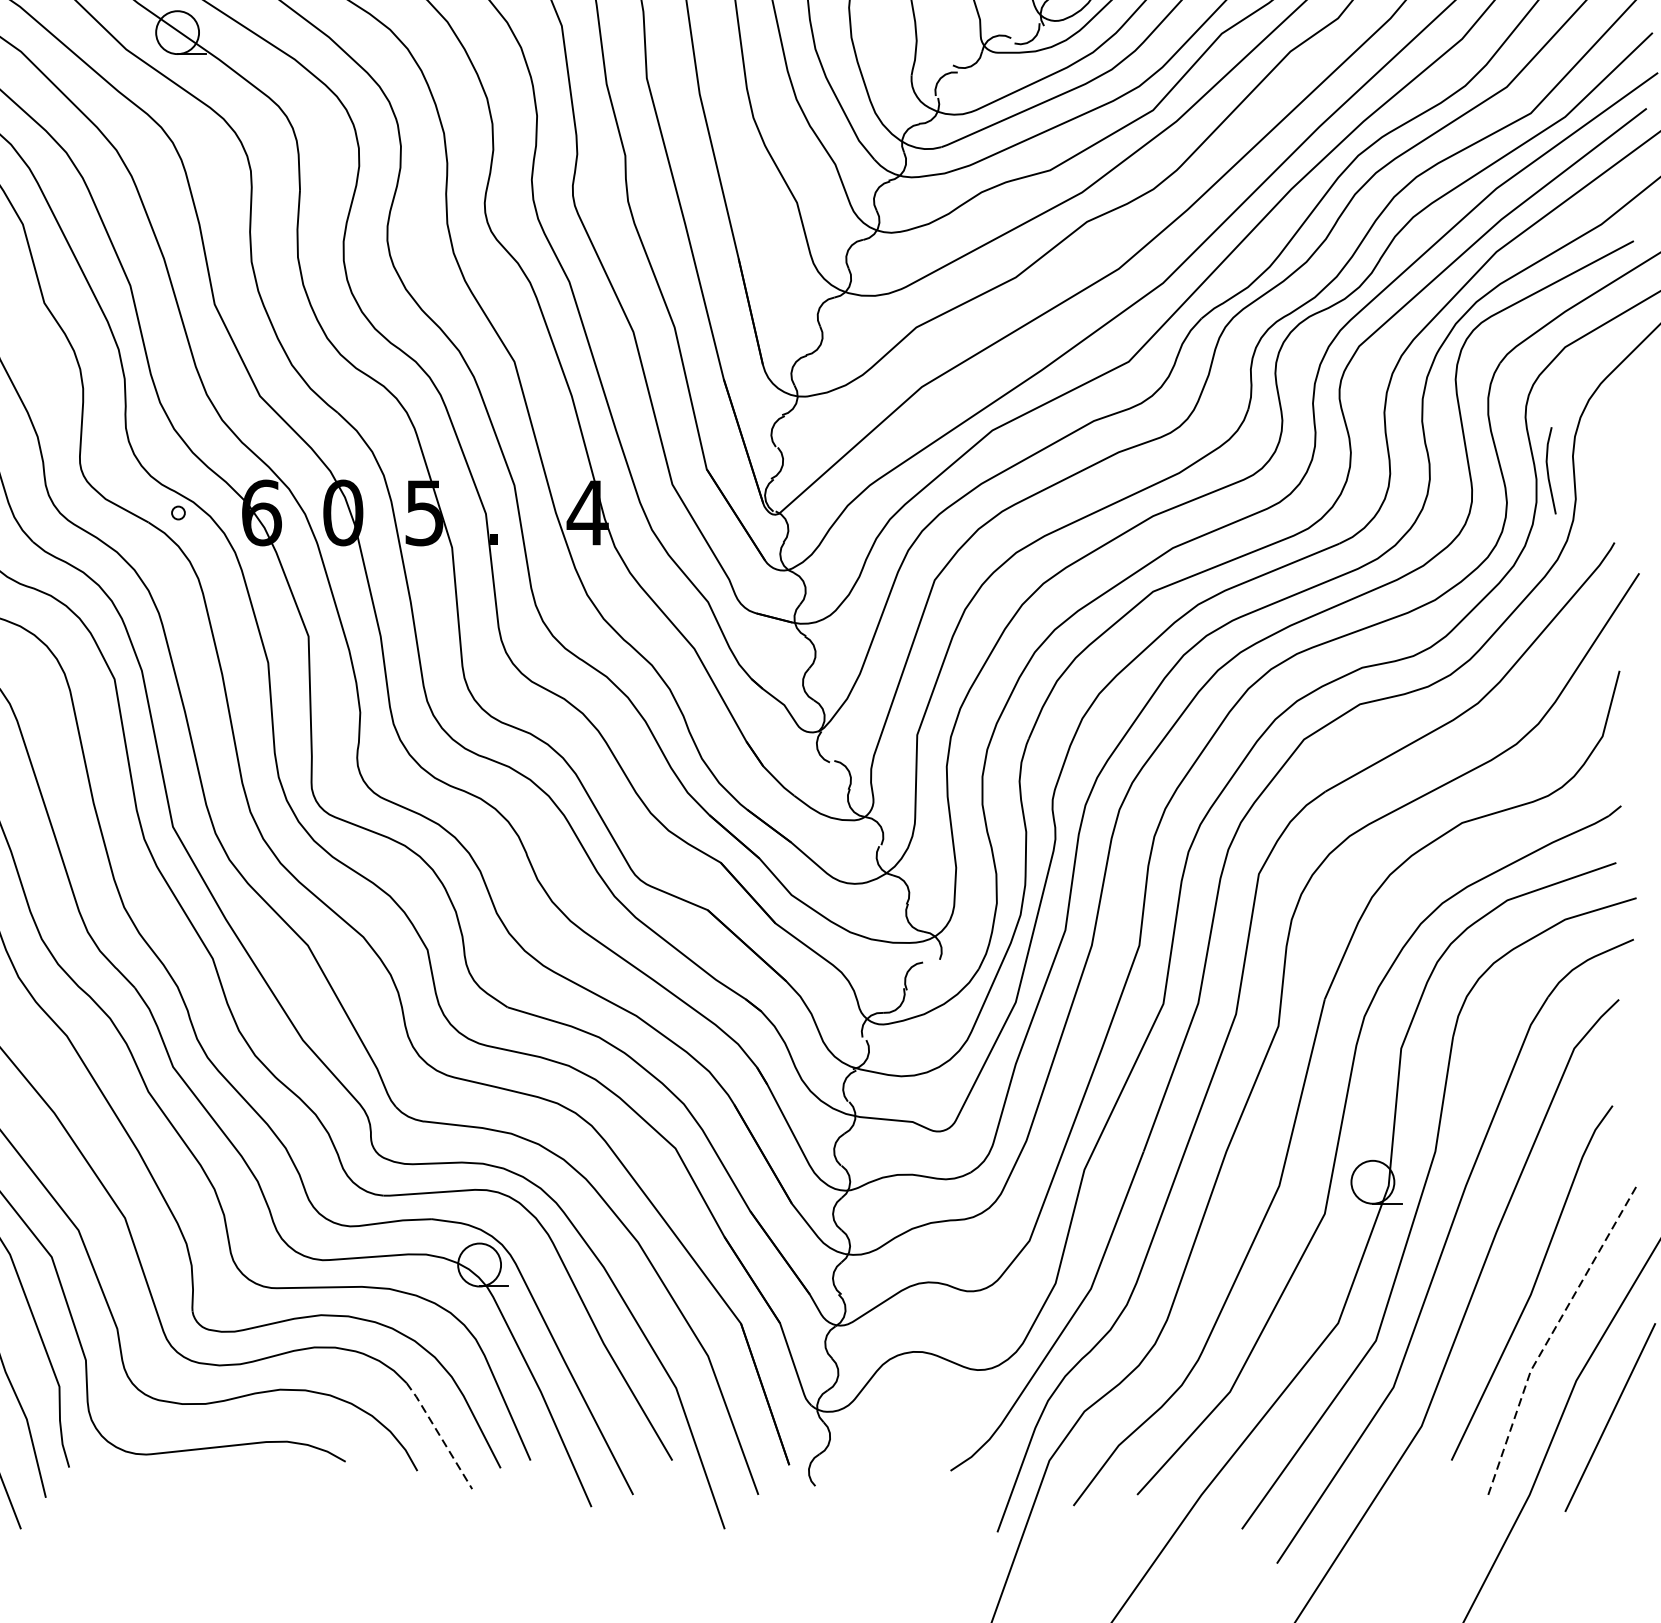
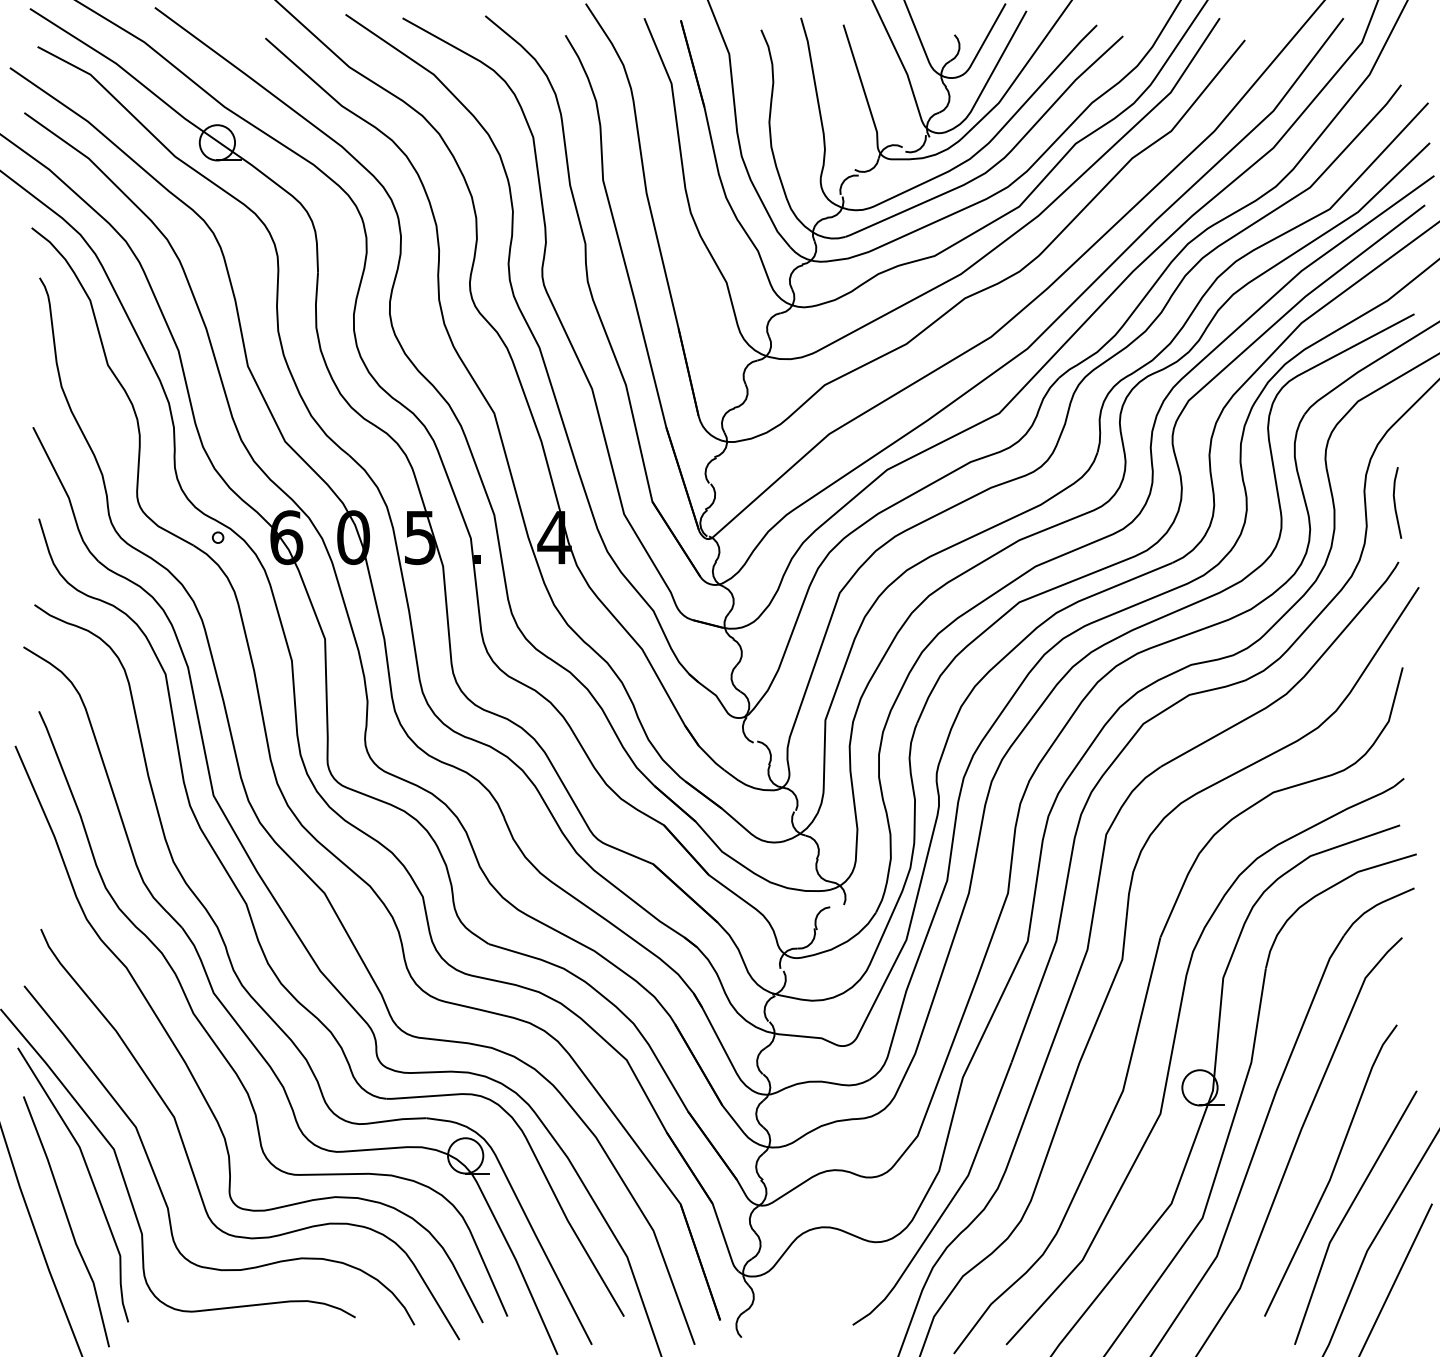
line: (1548, 470) -> (1395, 502), moved
line: (1551, 1335) -> (1346, 1213), dashed -> solid
line: (439, 1434) -> (432, 1295), dashed -> solid

